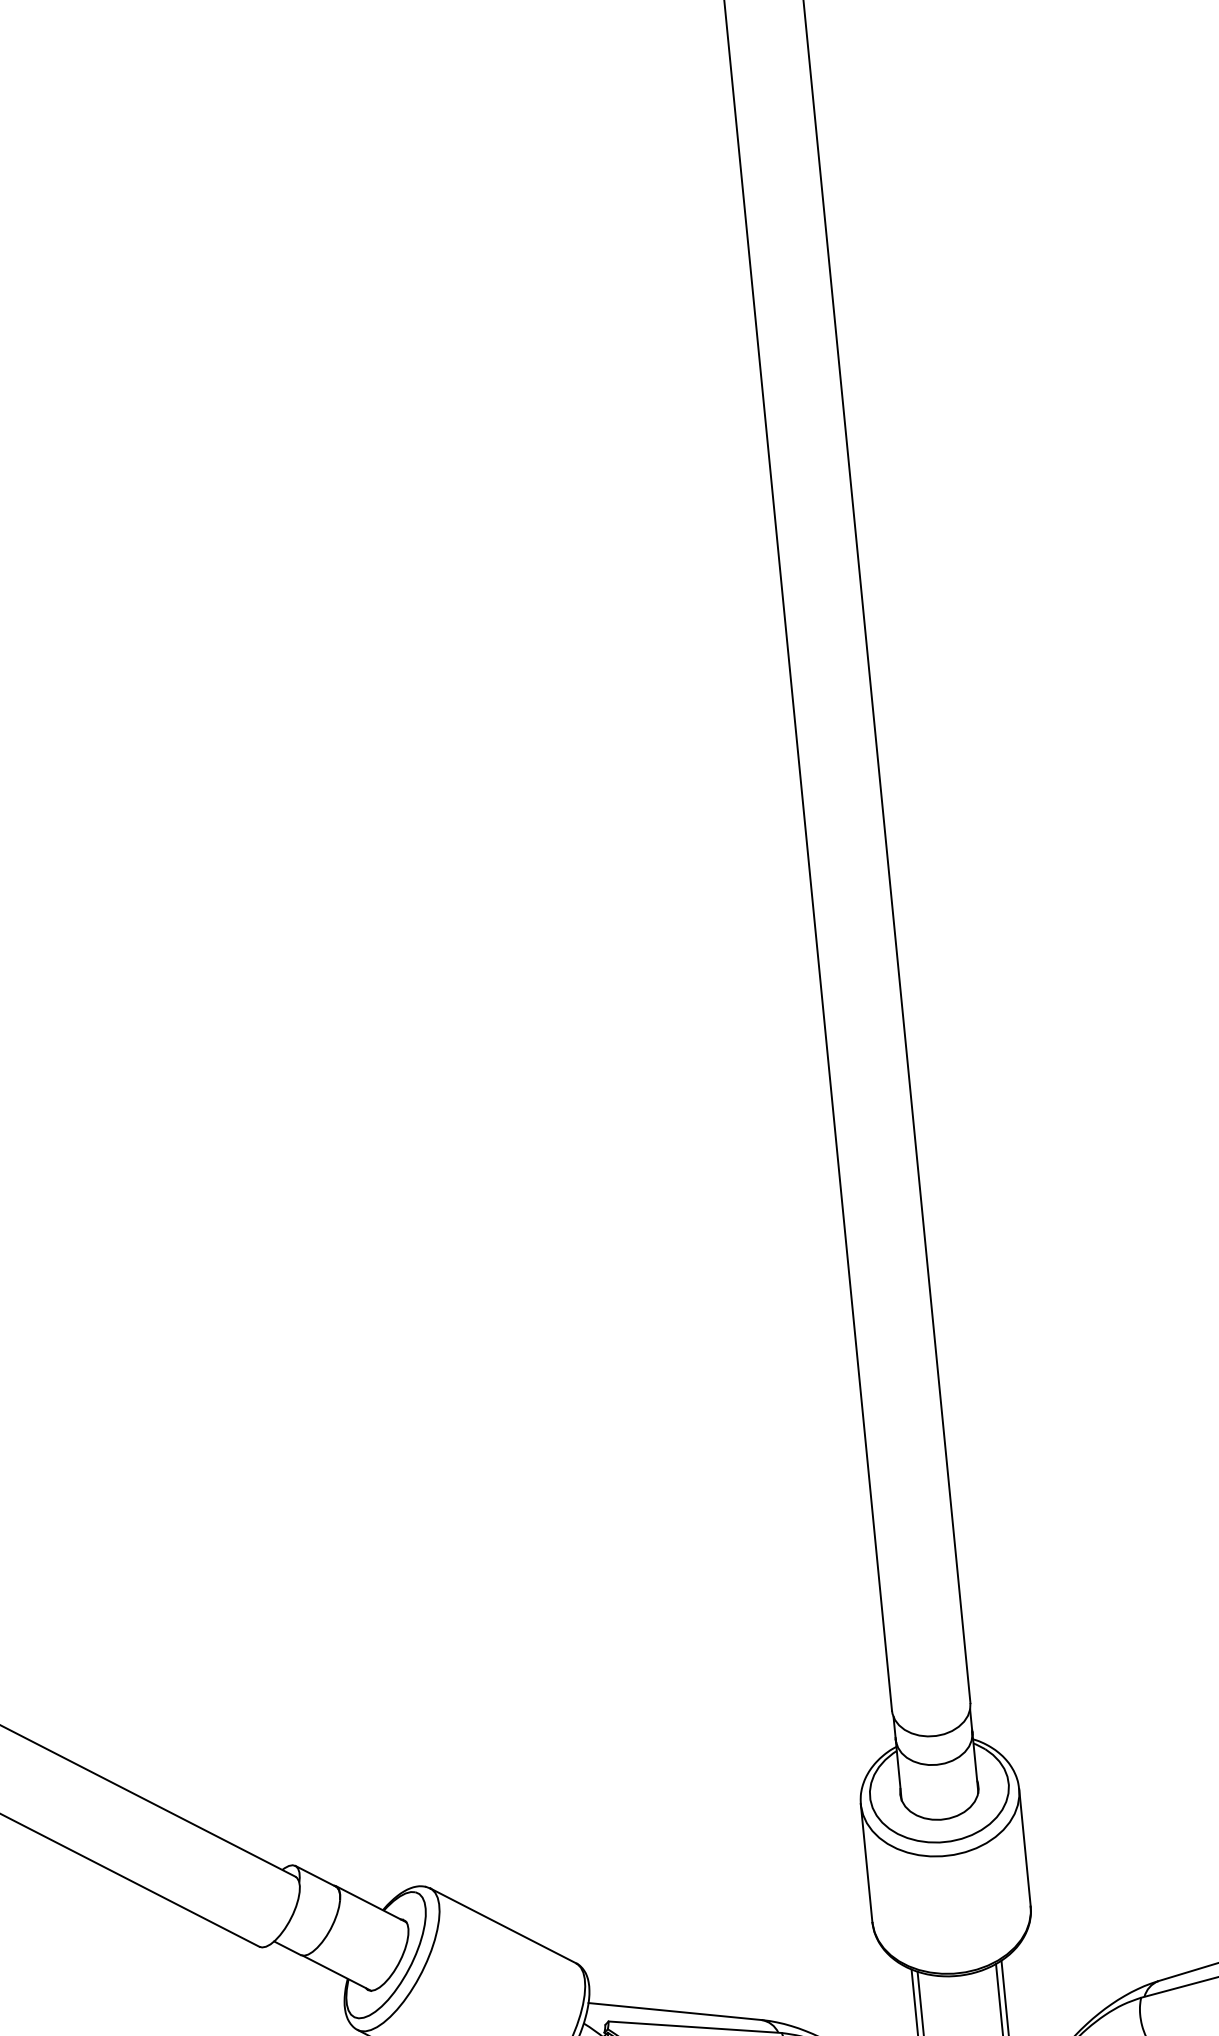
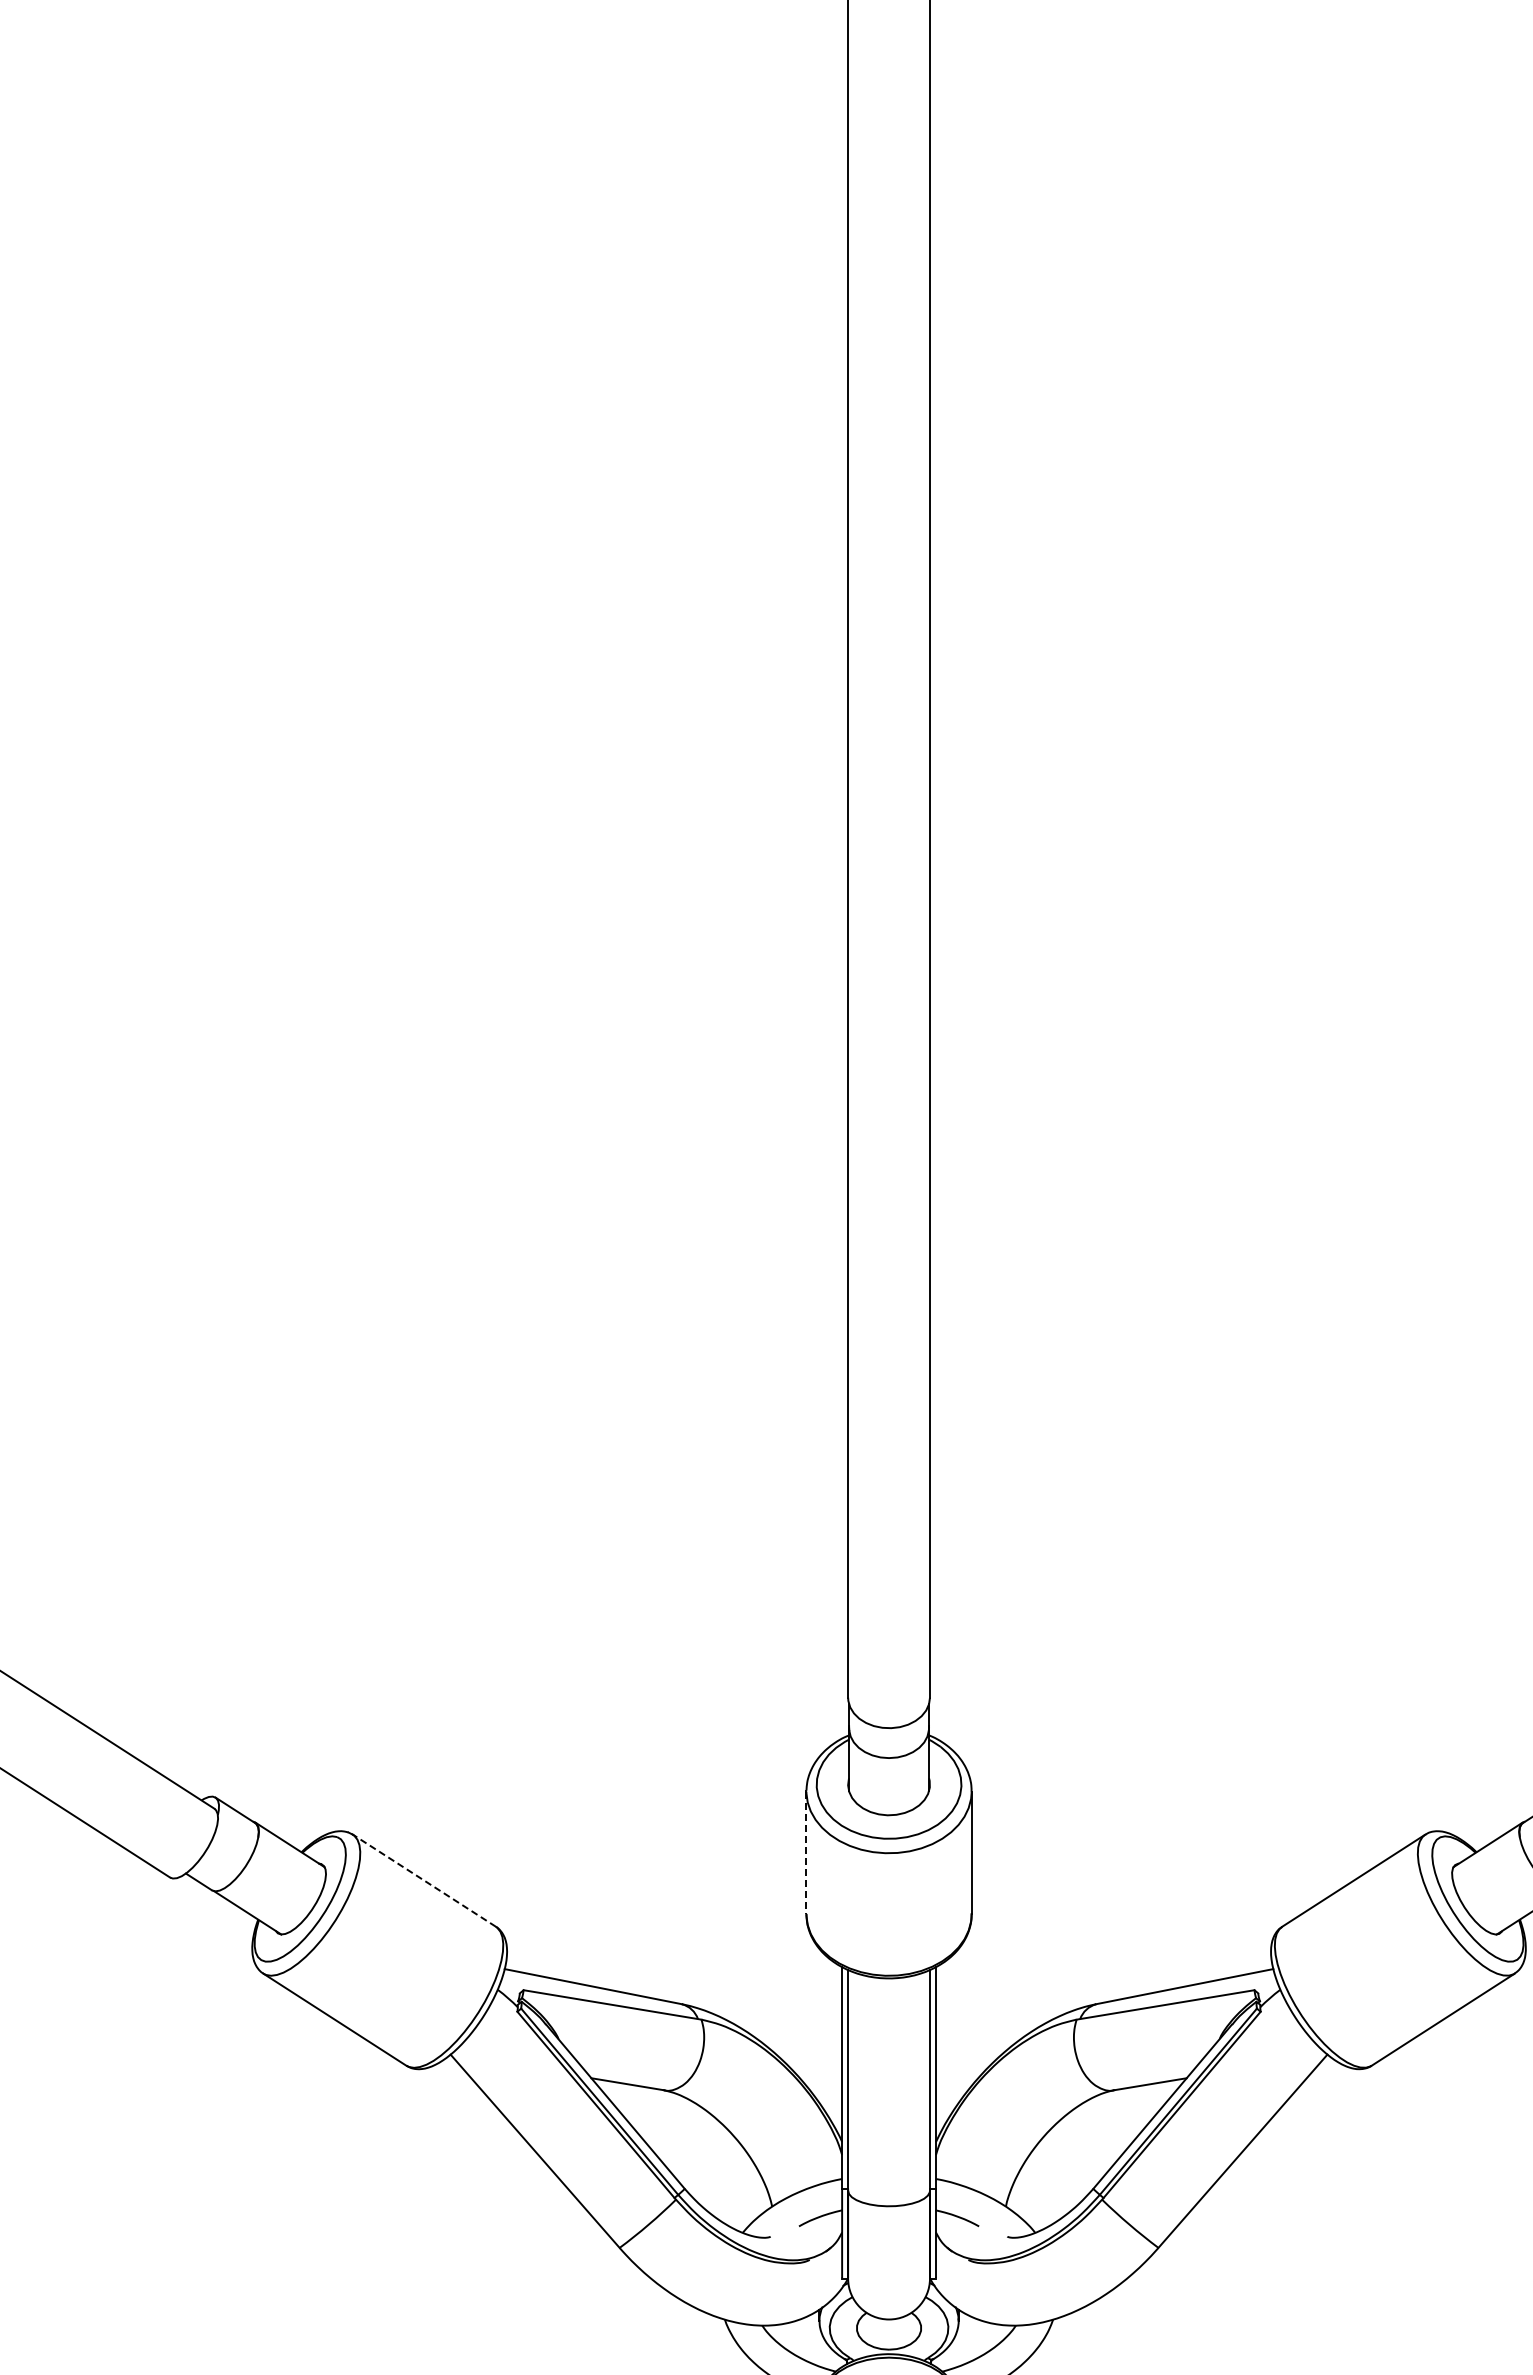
line: (866, 1863) -> (806, 1853), solid -> dashed
line: (503, 1925) -> (424, 1880), solid -> dashed

